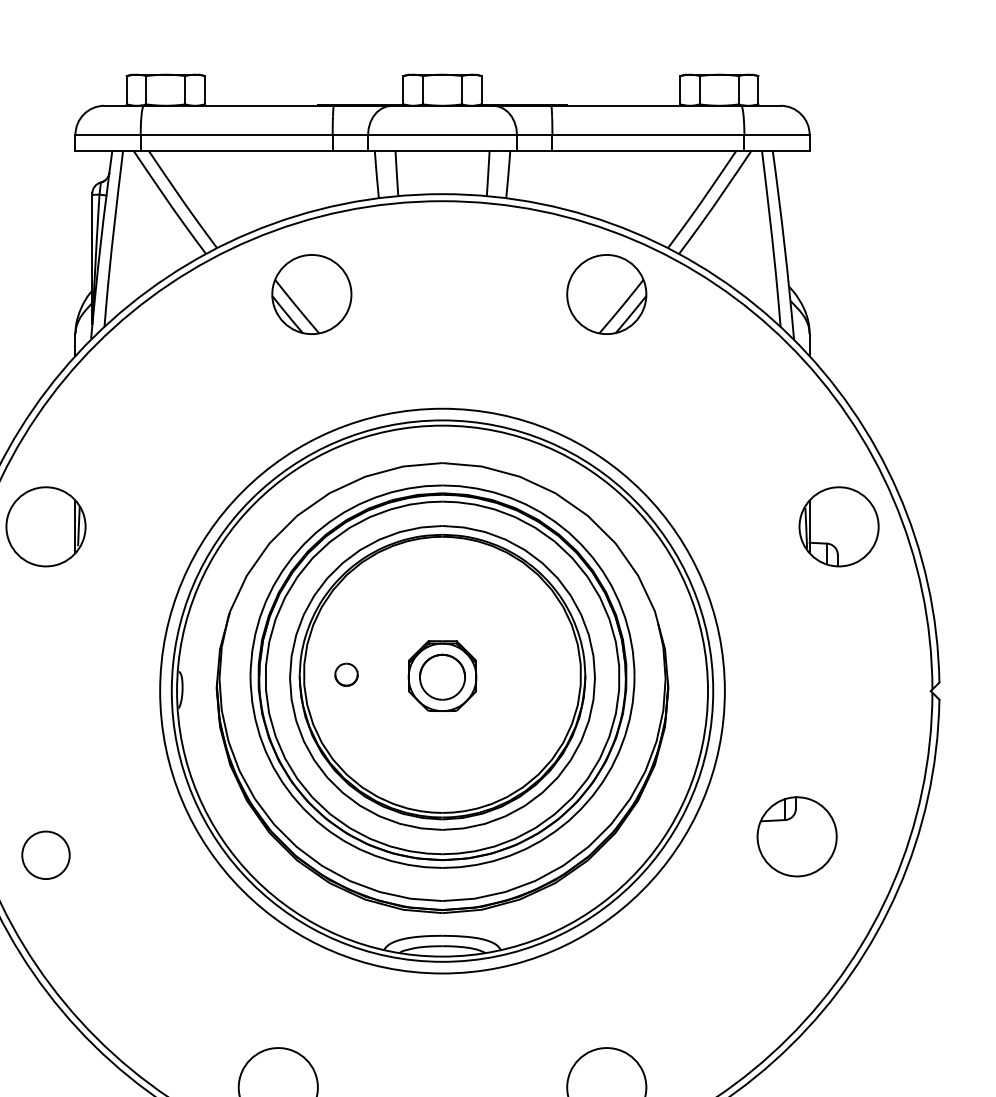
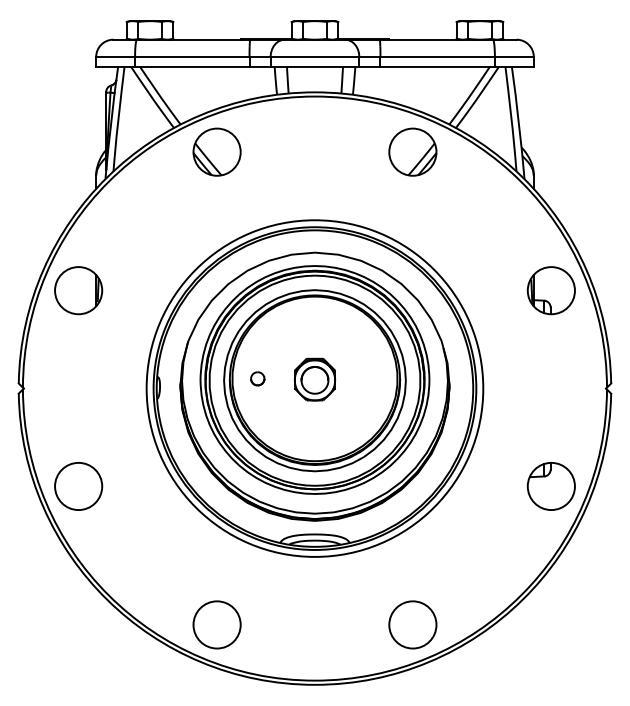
part: (310, 293) -> (216, 151), moved
part: (795, 836) -> (550, 486), moved
circle: (45, 855) -> (78, 486), size x1.67

